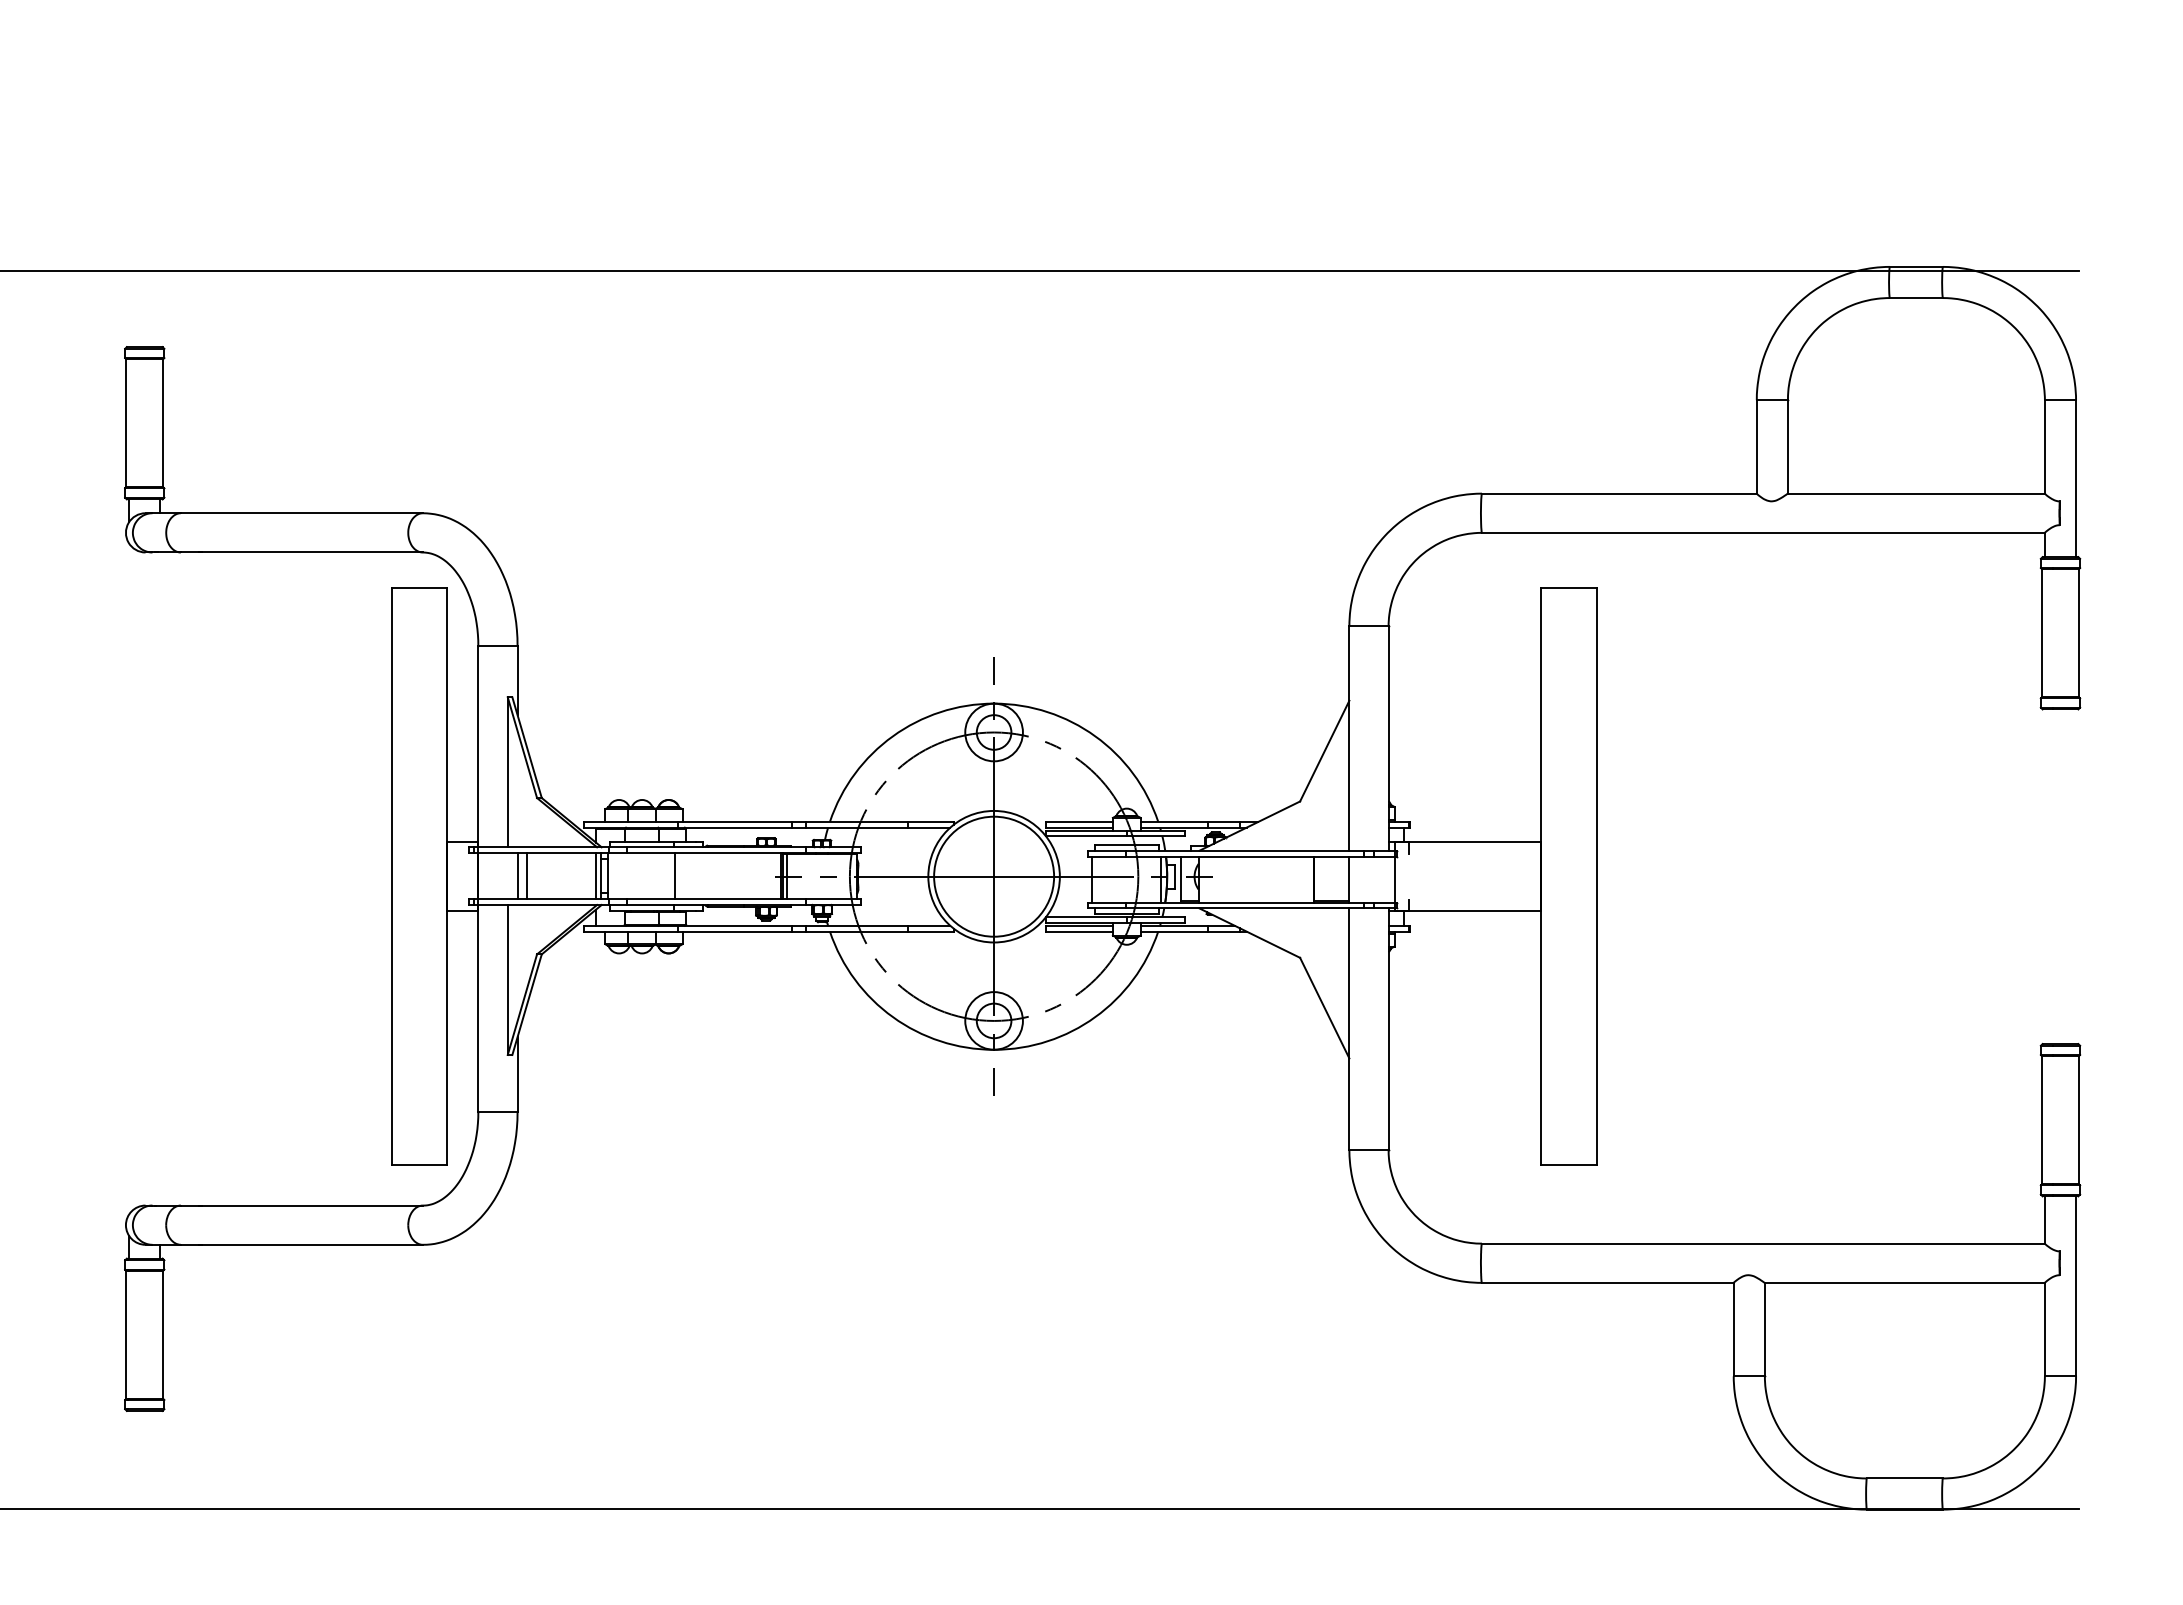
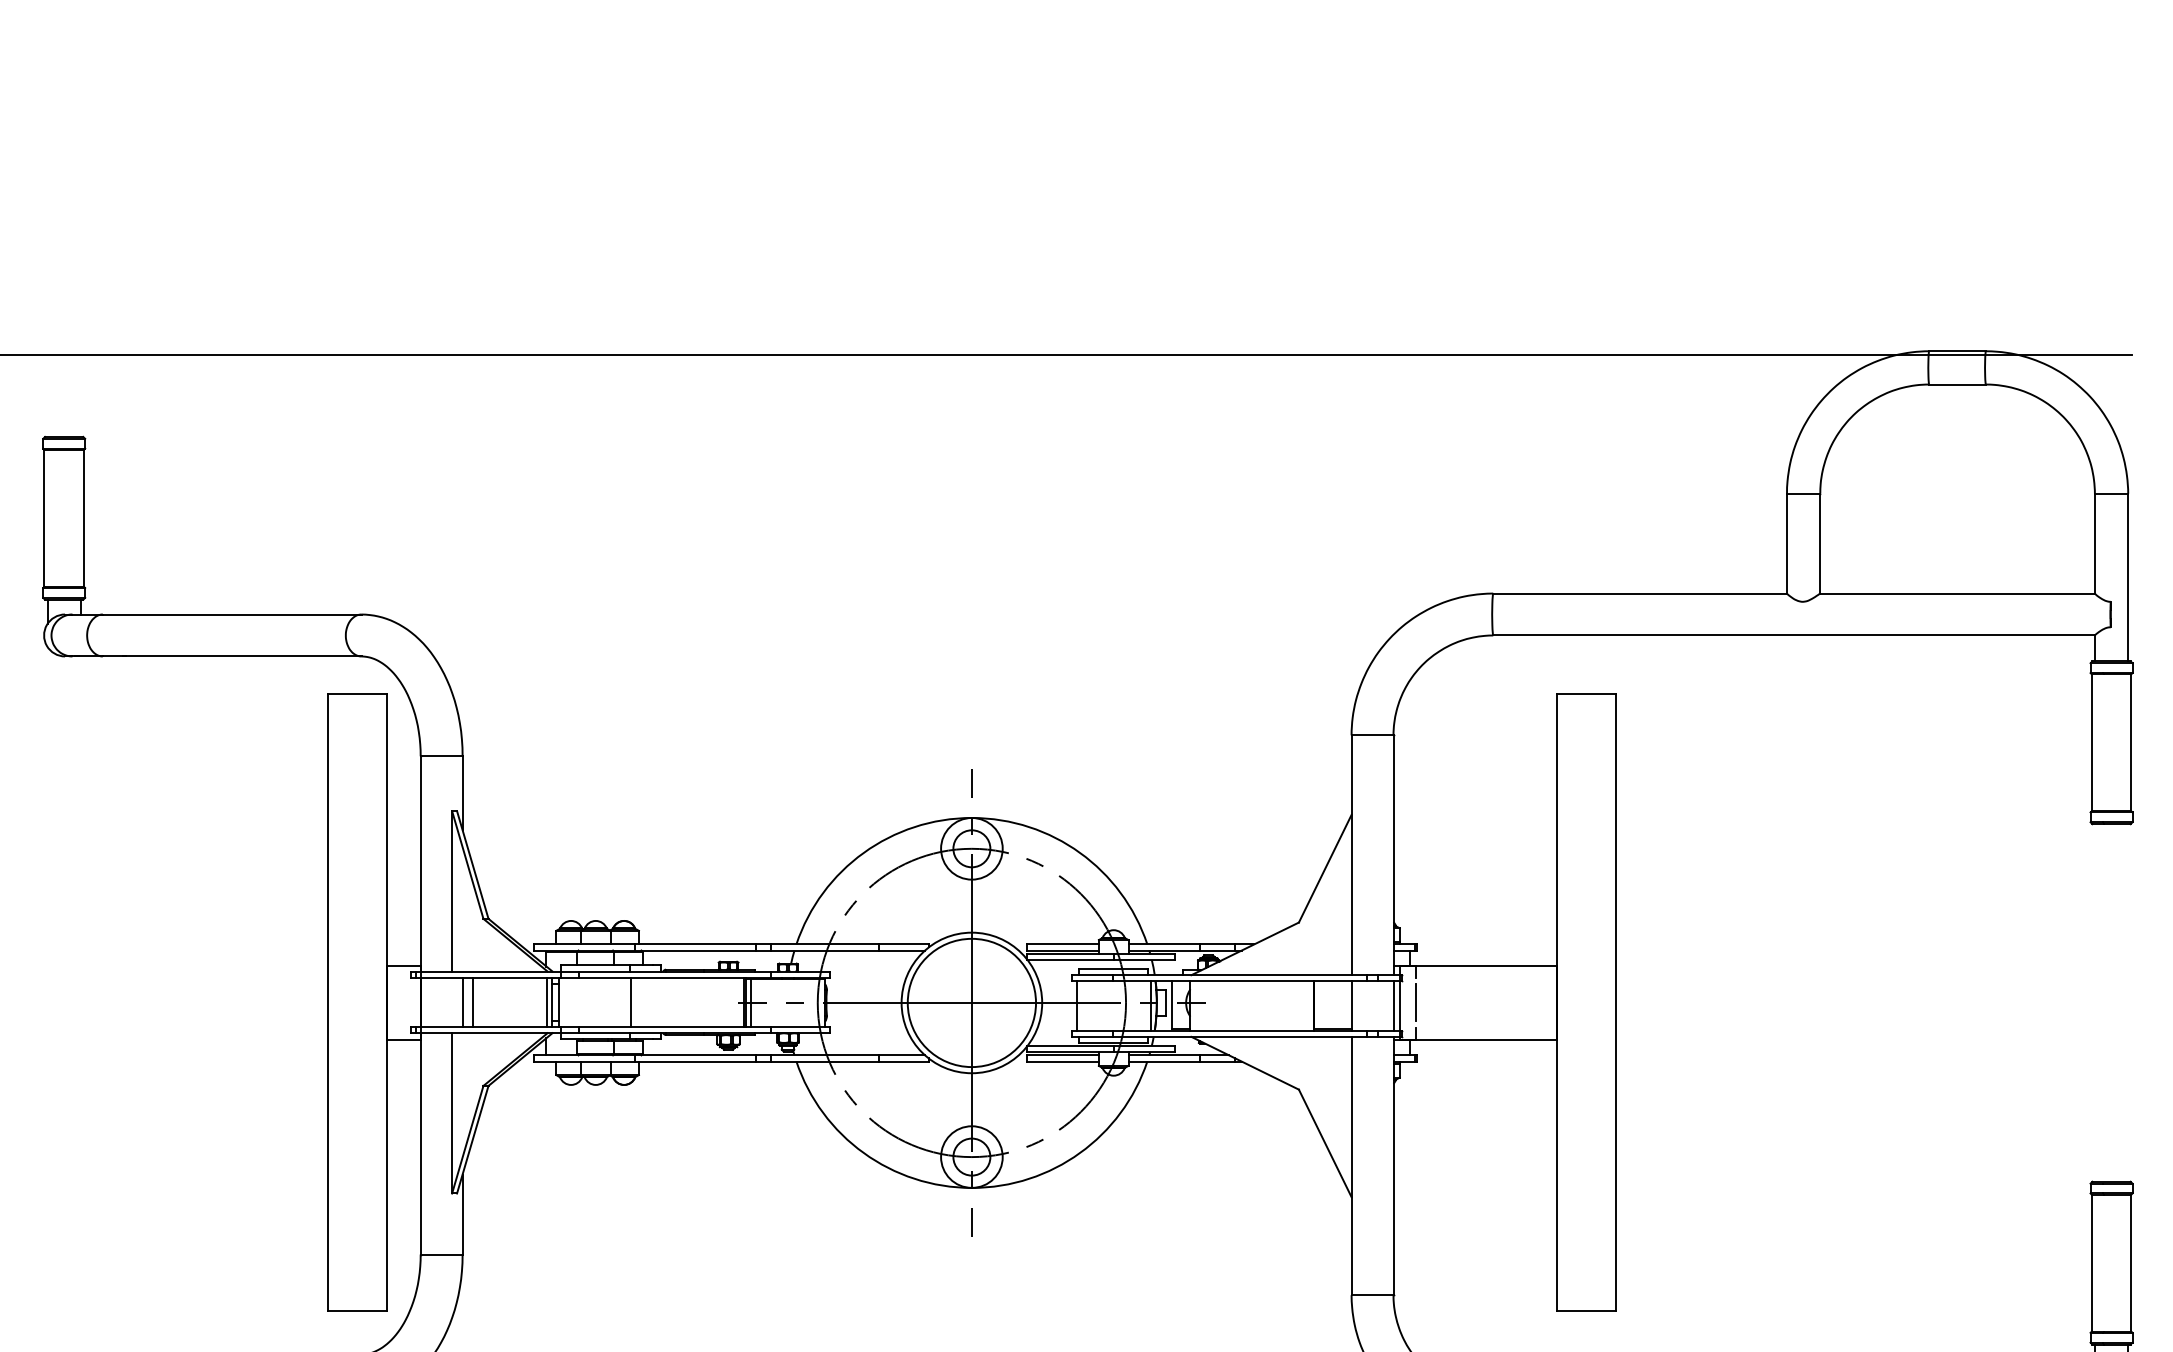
line: (1409, 876) -> (1415, 1002), added
line: (1388, 879) -> (1393, 1005), added

